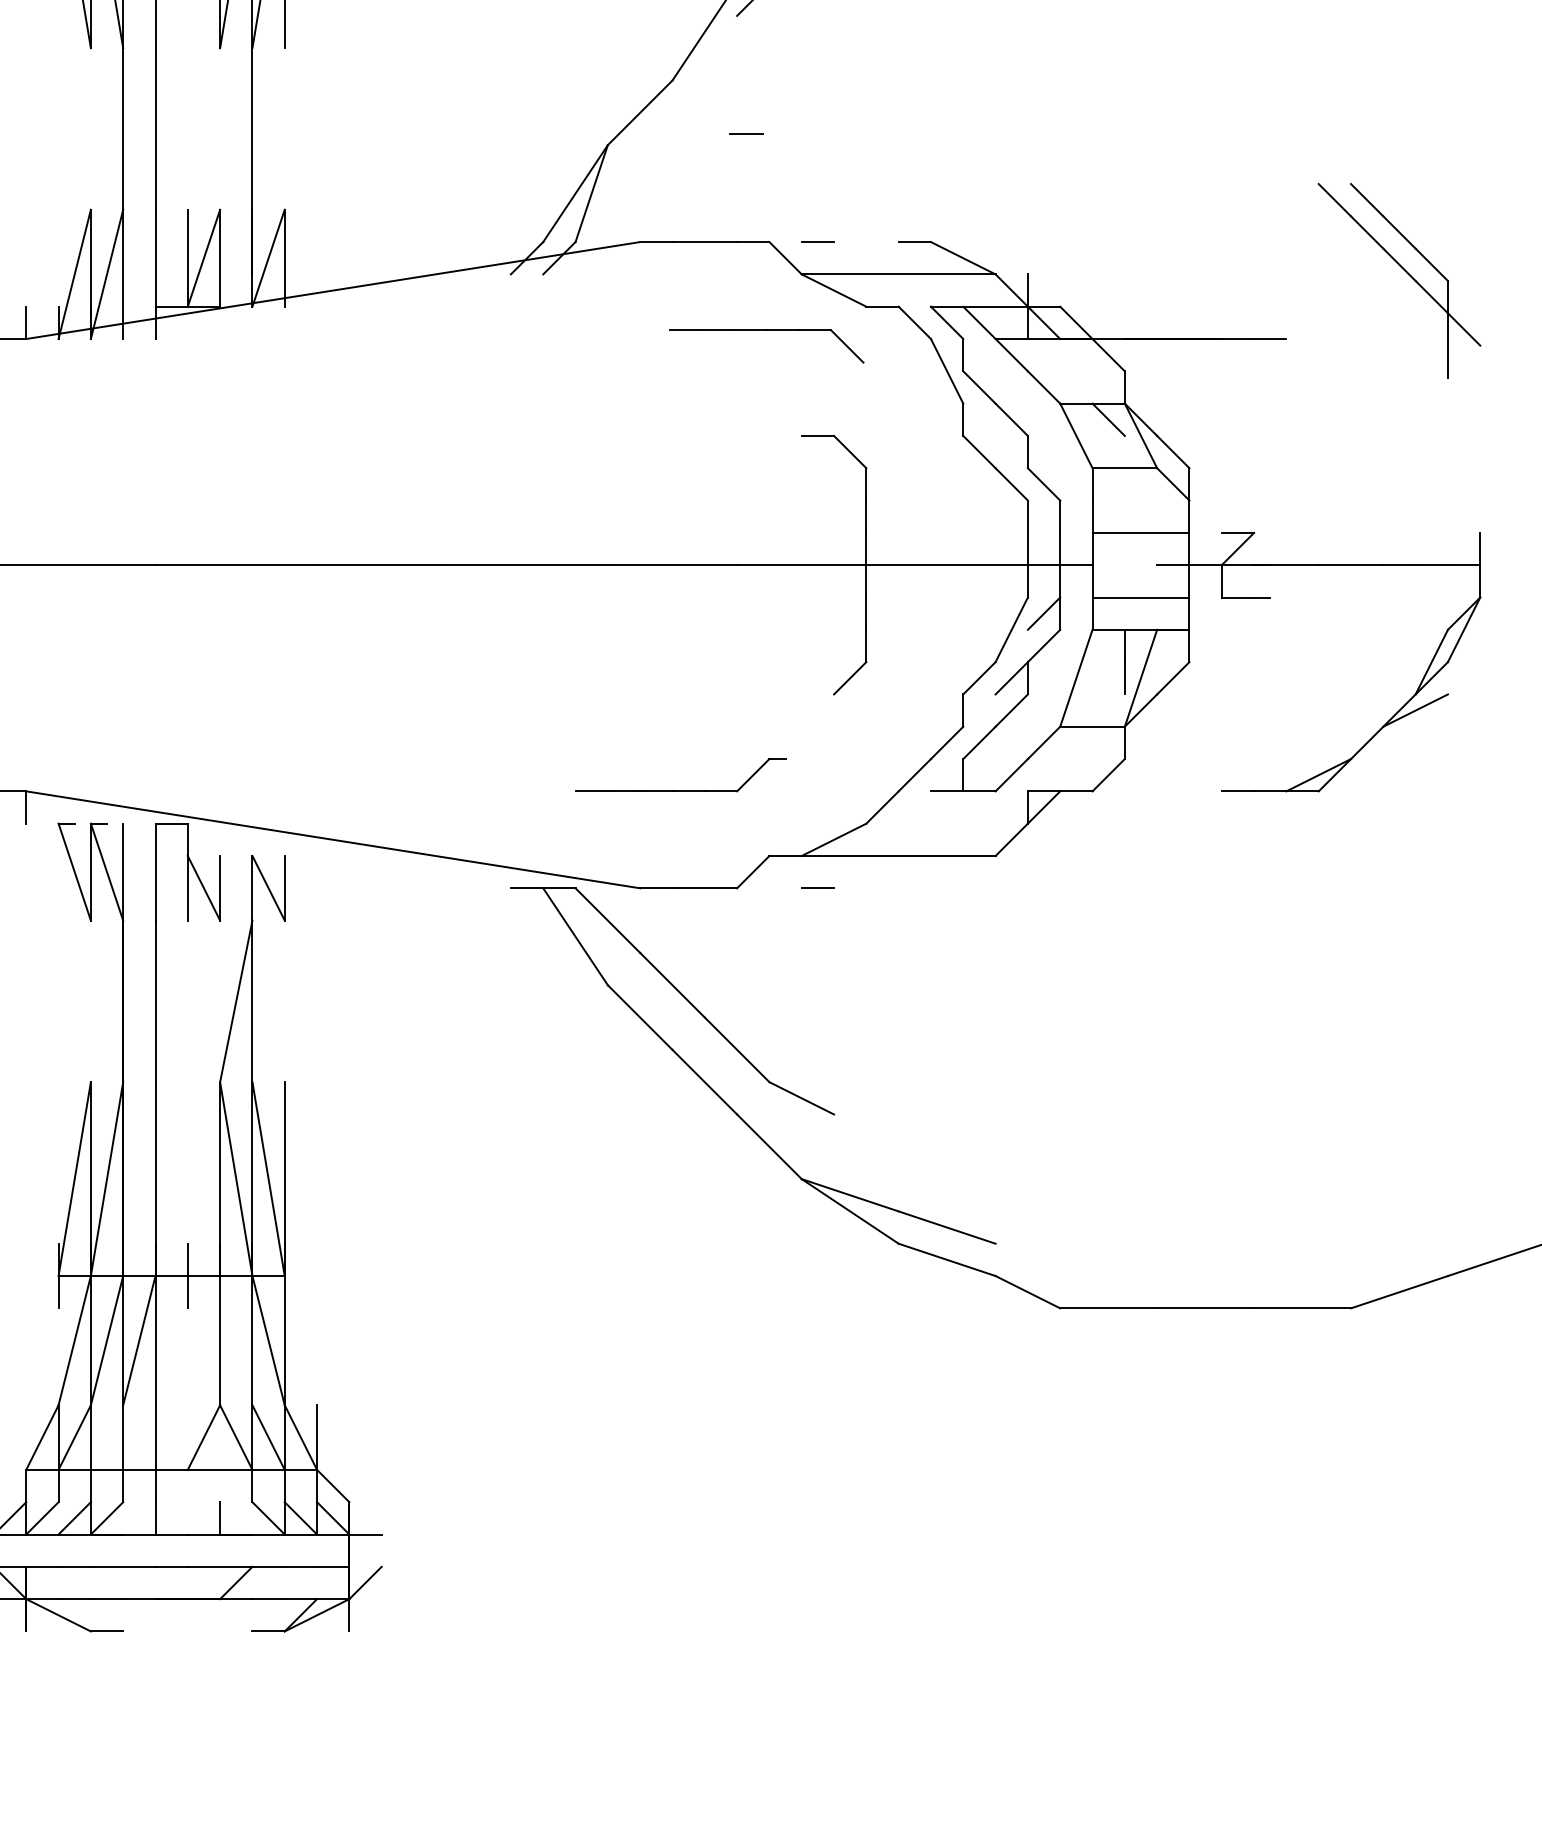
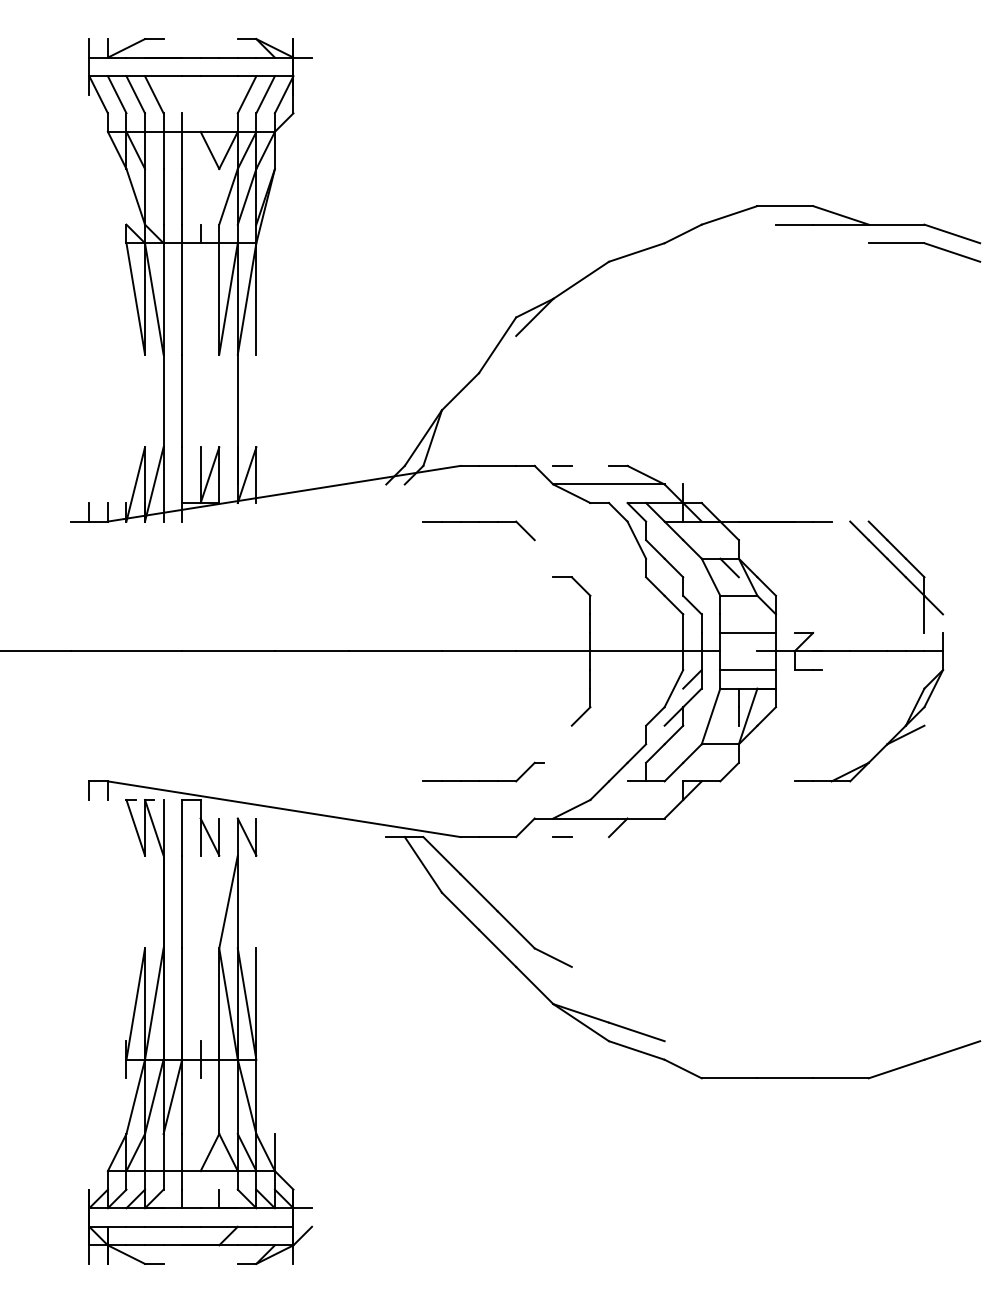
line: (746, 133) -> (521, 403), removed
part: (1399, 279) -> (896, 576), moved
part: (765, 331) -> (478, 522), moved
line: (913, 871) -> (617, 827), added

